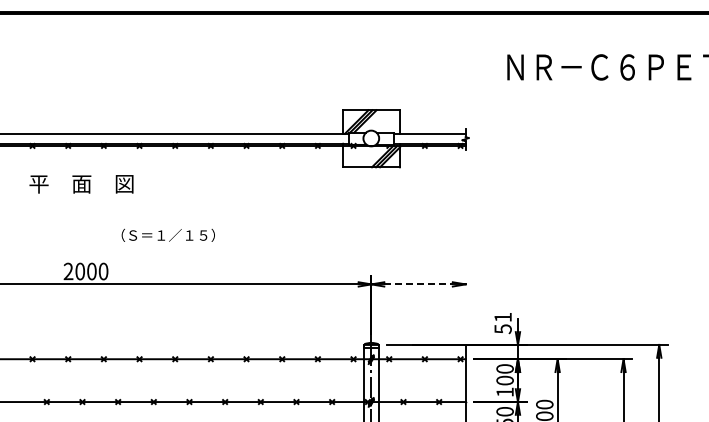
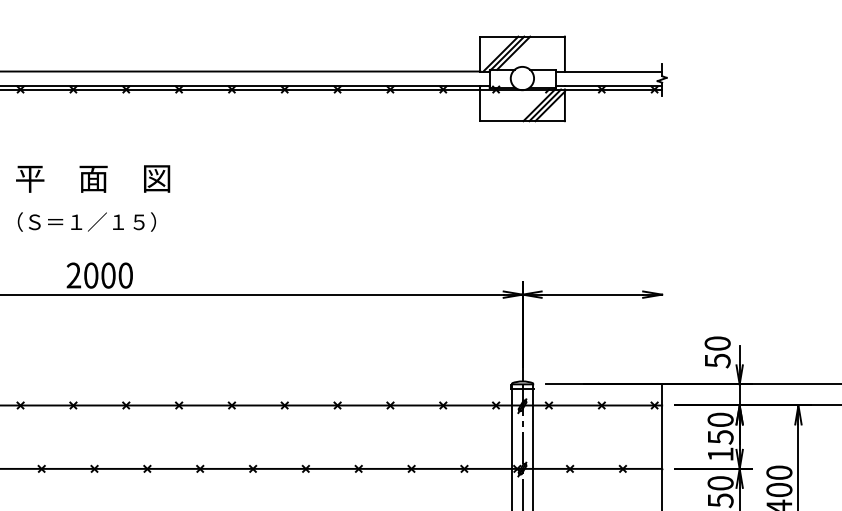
text: (81, 184) -> (93, 179), moved
text: (167, 234) -> (85, 220), moved
line: (419, 284) -> (593, 294), dashed -> solid
text: (502, 317) -> (716, 343), 51 -> 50
text: (504, 380) -> (719, 437), 100 -> 150

